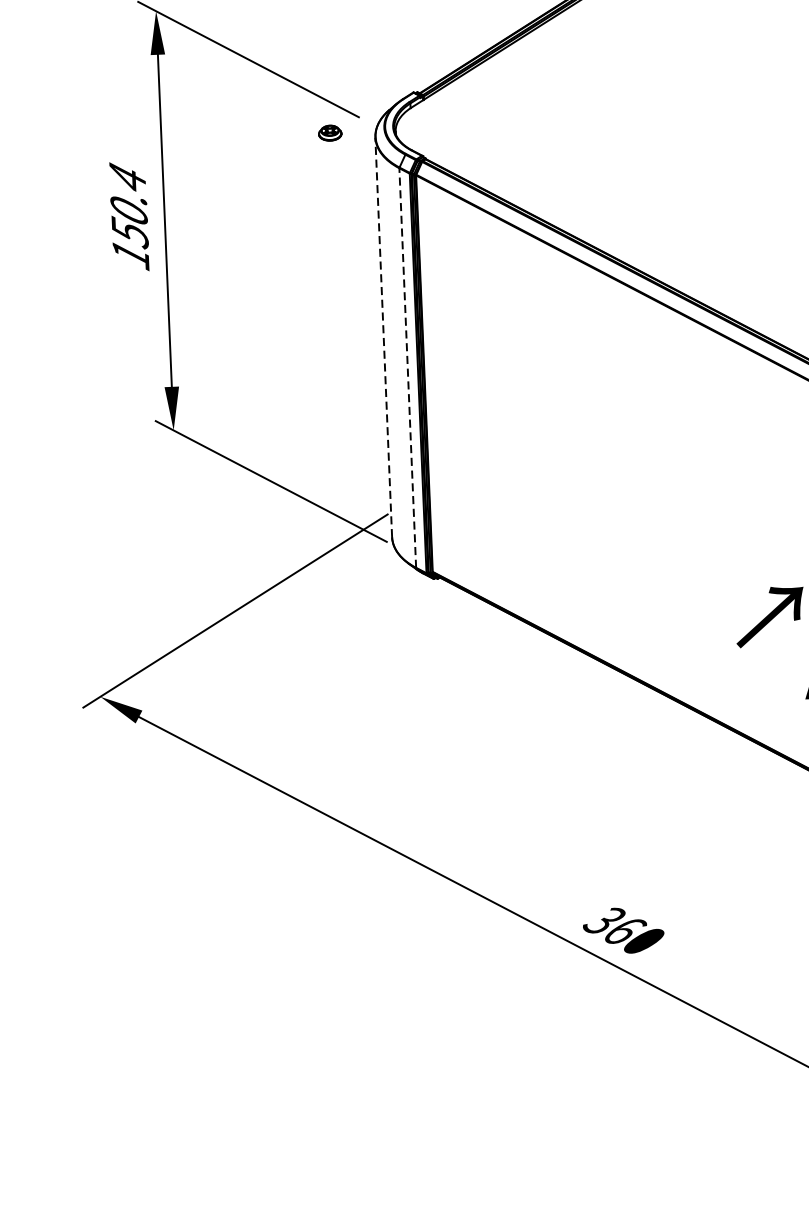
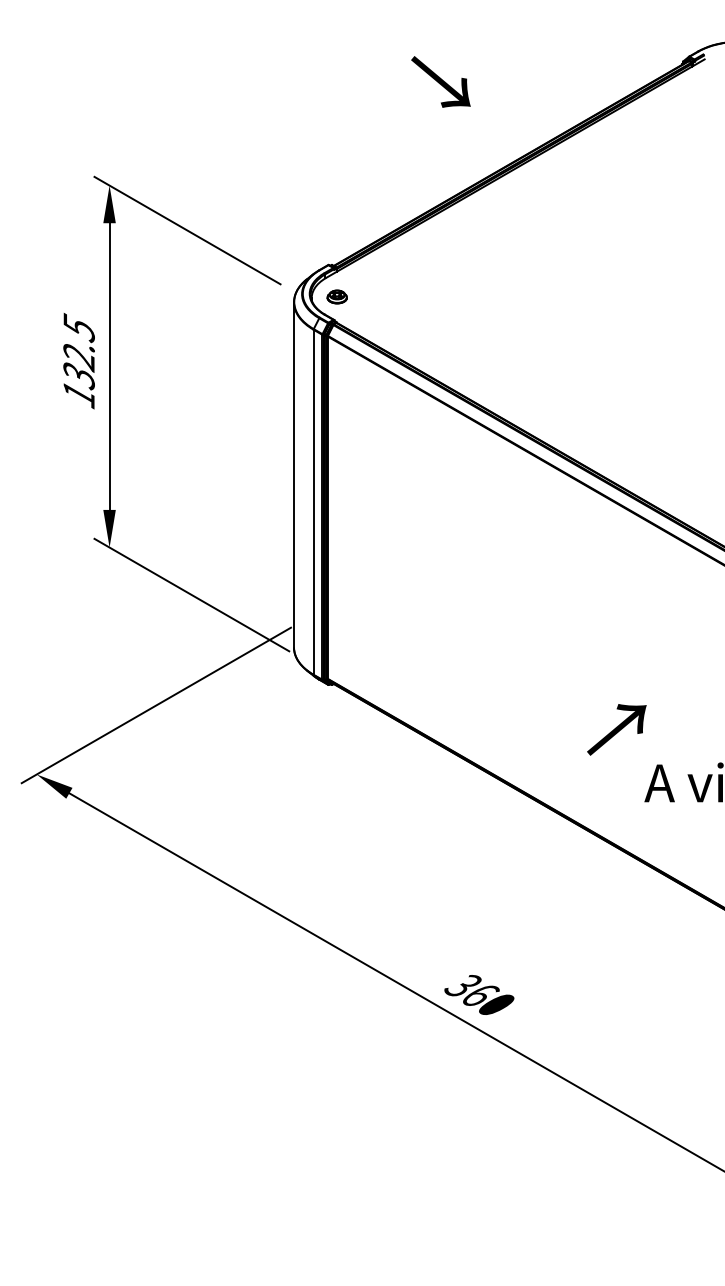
part: (329, 132) -> (336, 296), moved
text: (128, 204) -> (78, 351), 150.4 -> 132.5
line: (384, 336) -> (294, 474), dashed -> solid
line: (407, 367) -> (313, 501), dashed -> solid

